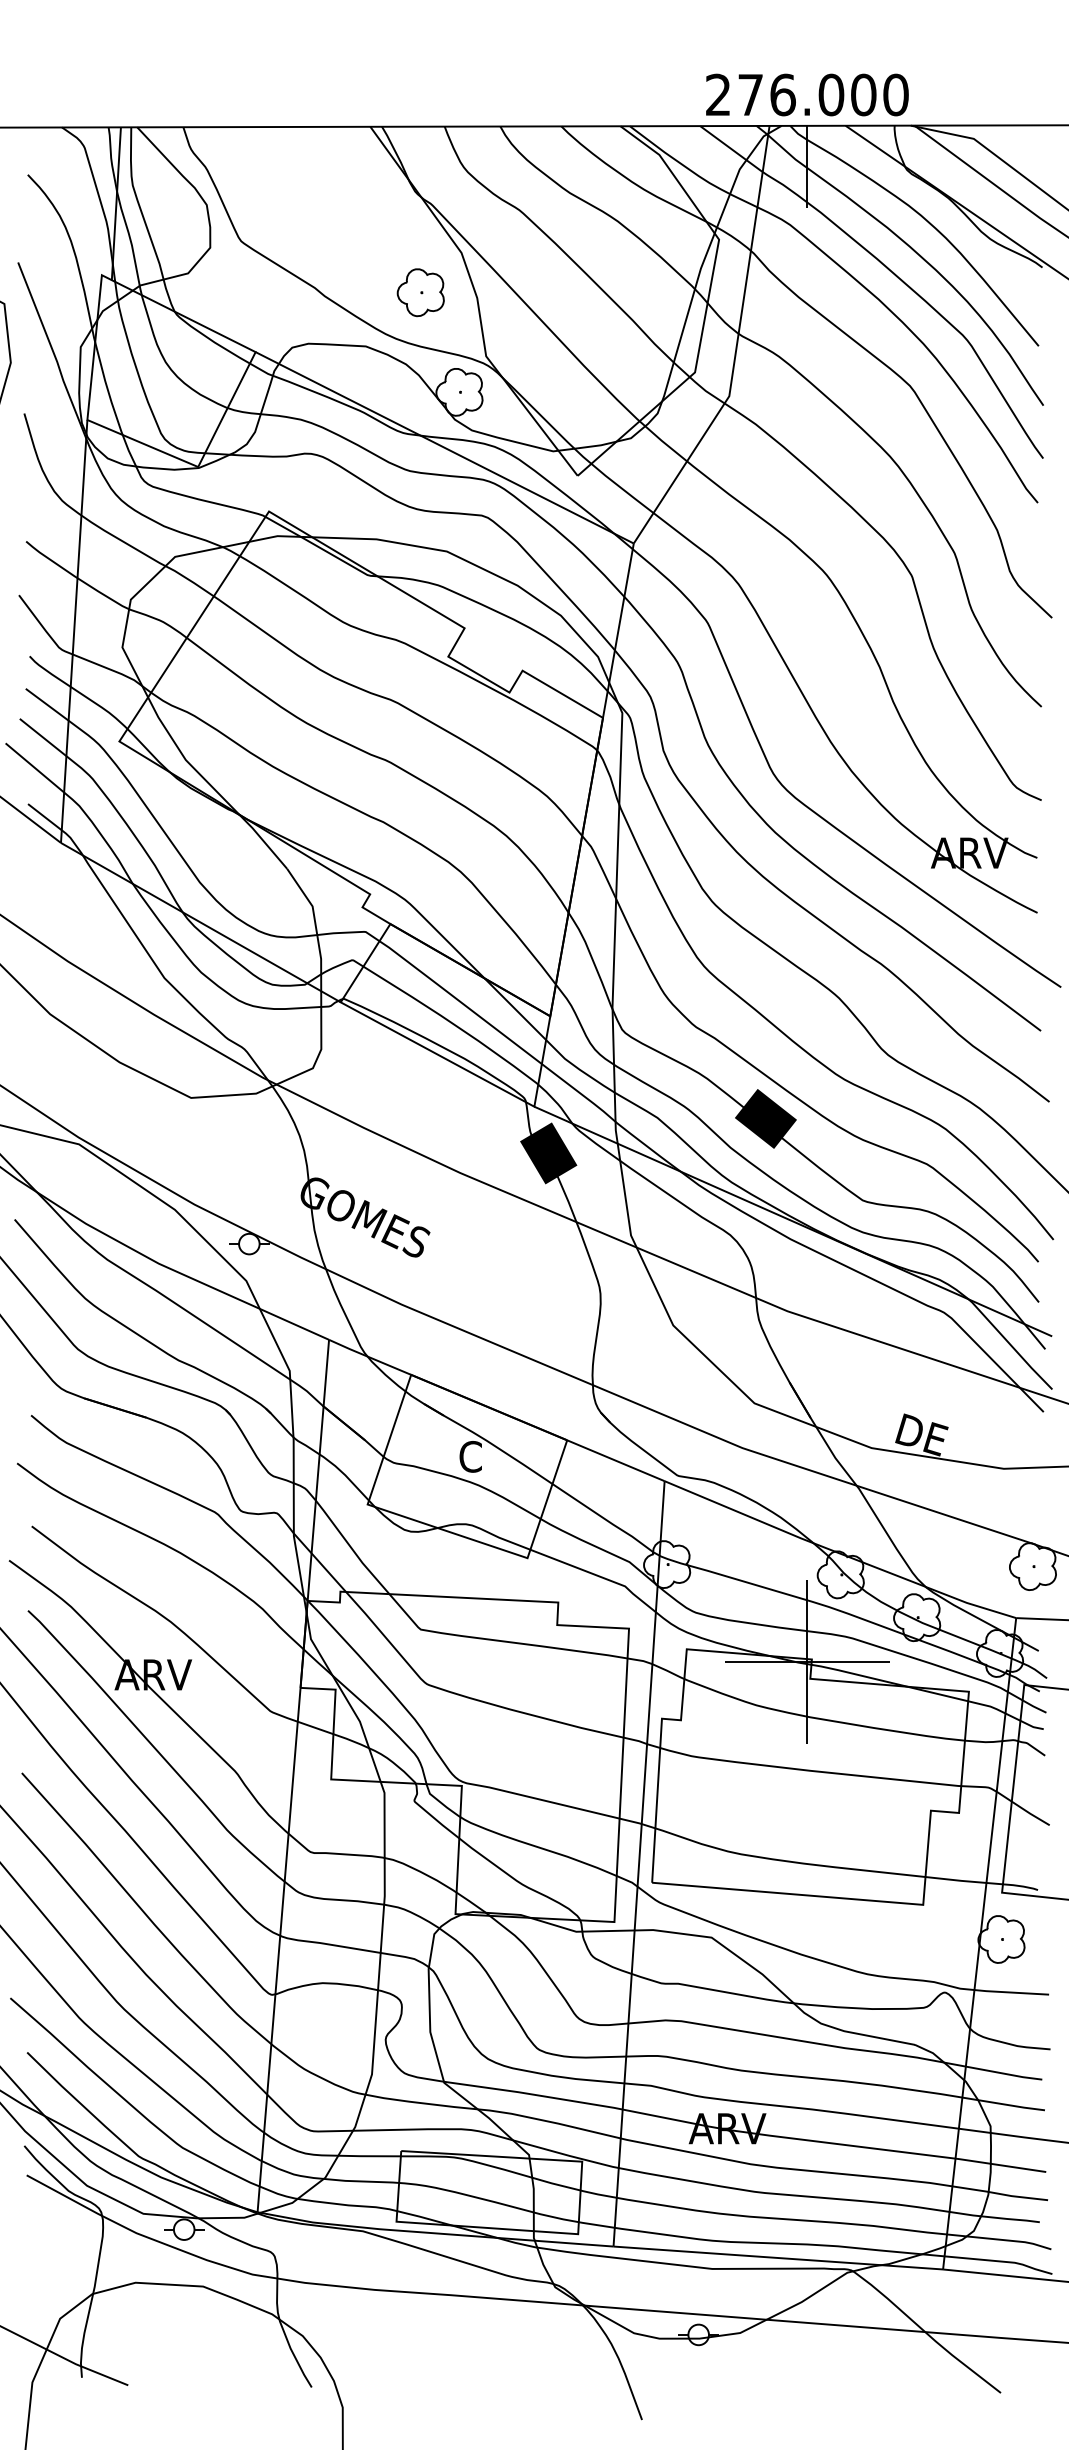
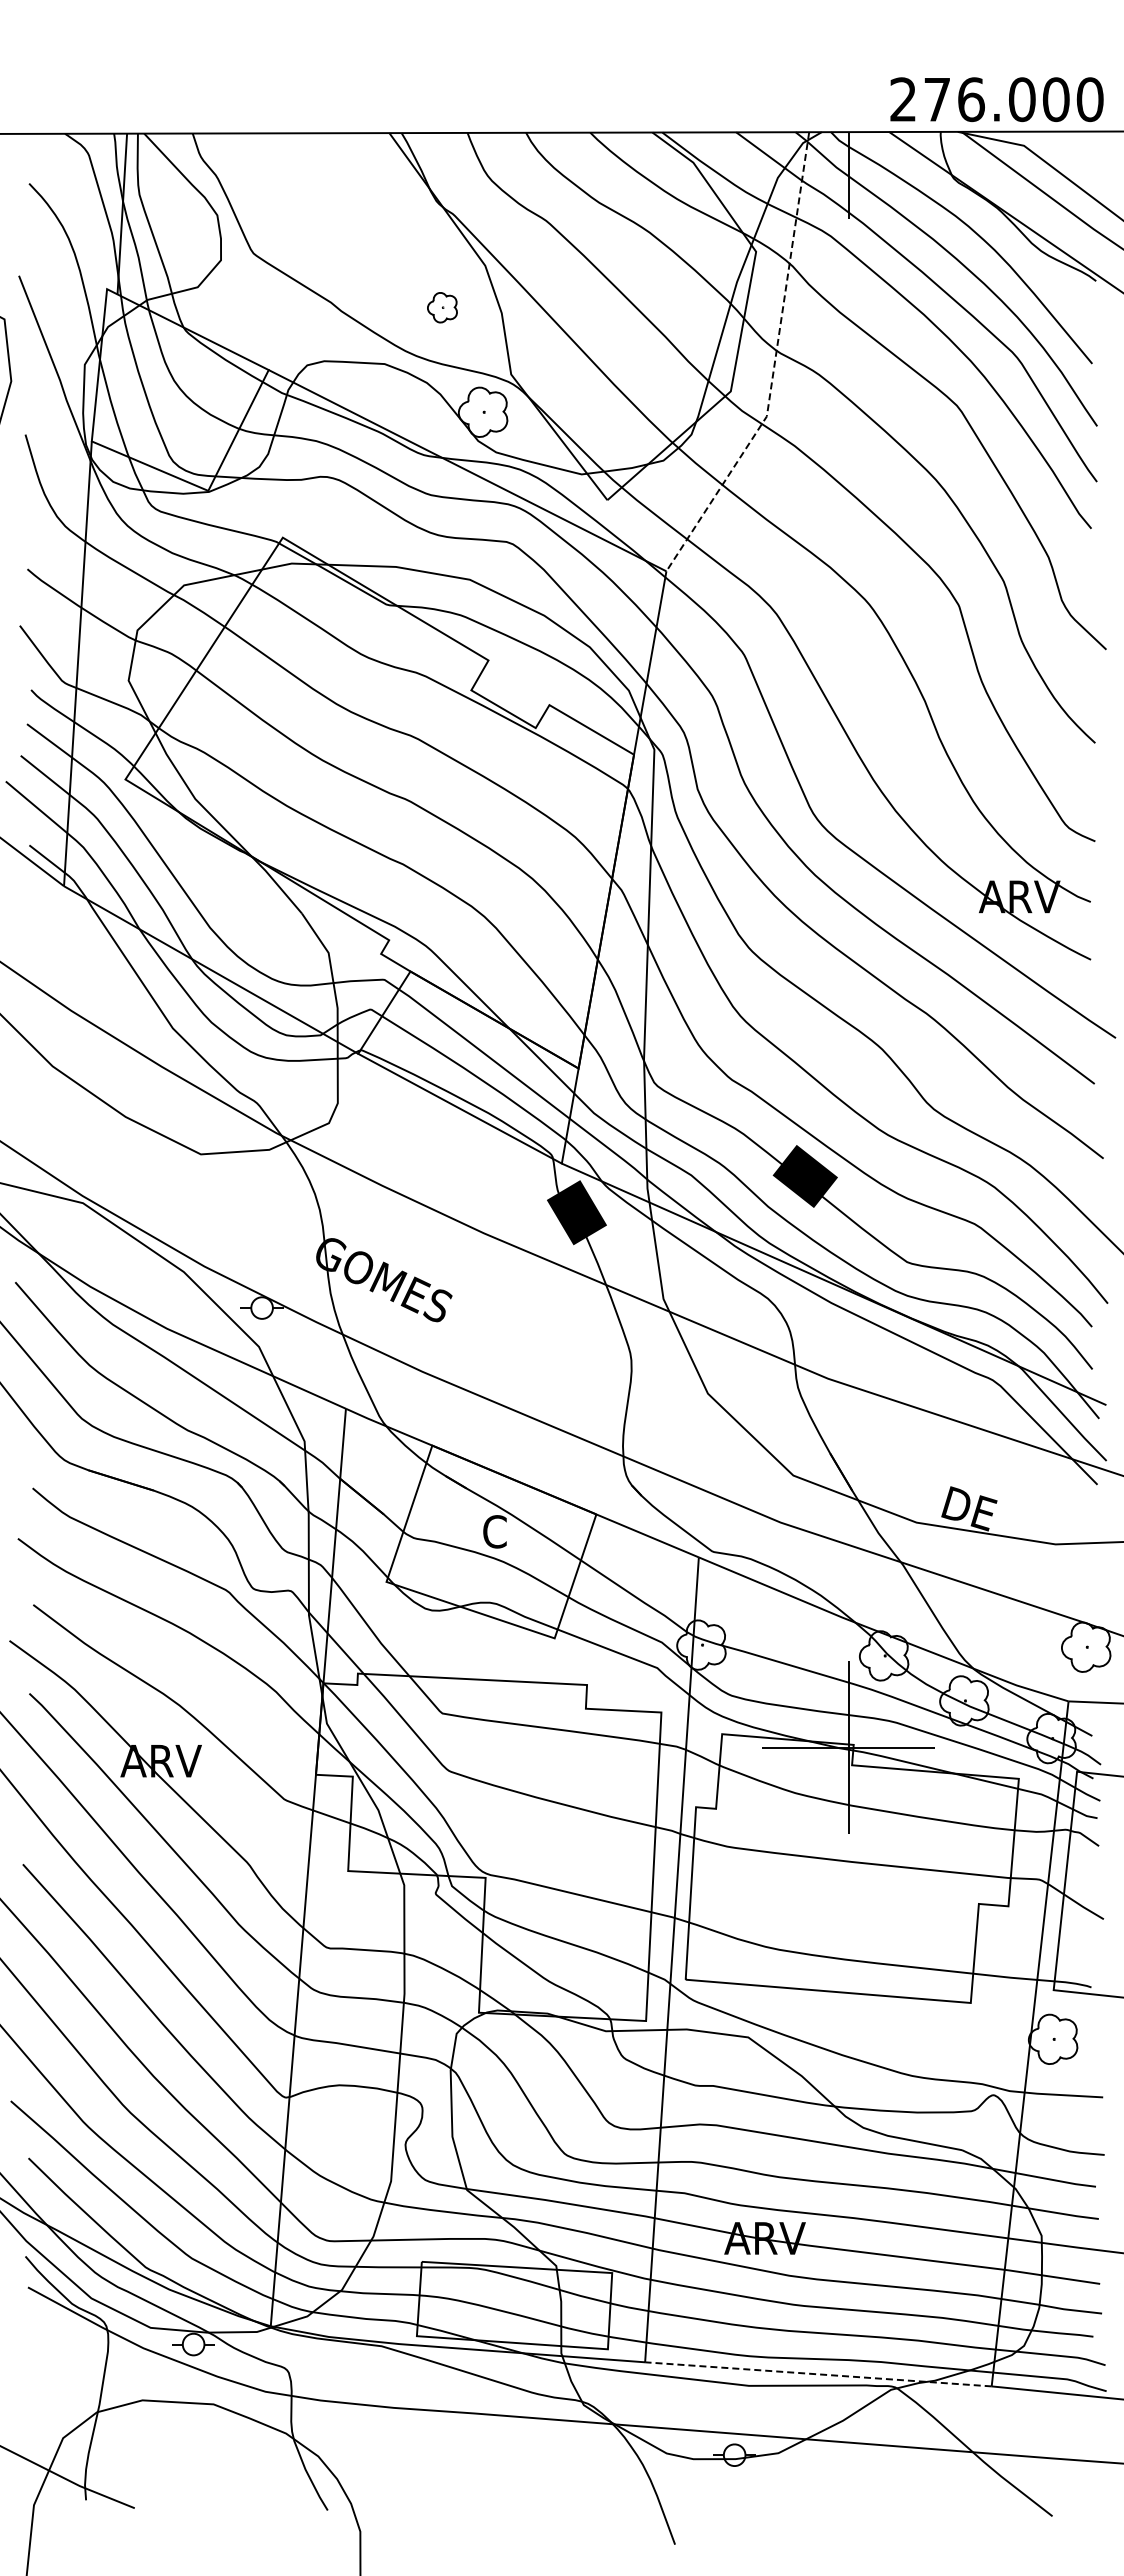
text: (806, 94) -> (996, 99), moved
part: (420, 292) -> (442, 307), size x0.6
line: (736, 348) -> (774, 366), solid -> dashed
line: (778, 2258) -> (818, 2374), solid -> dashed

